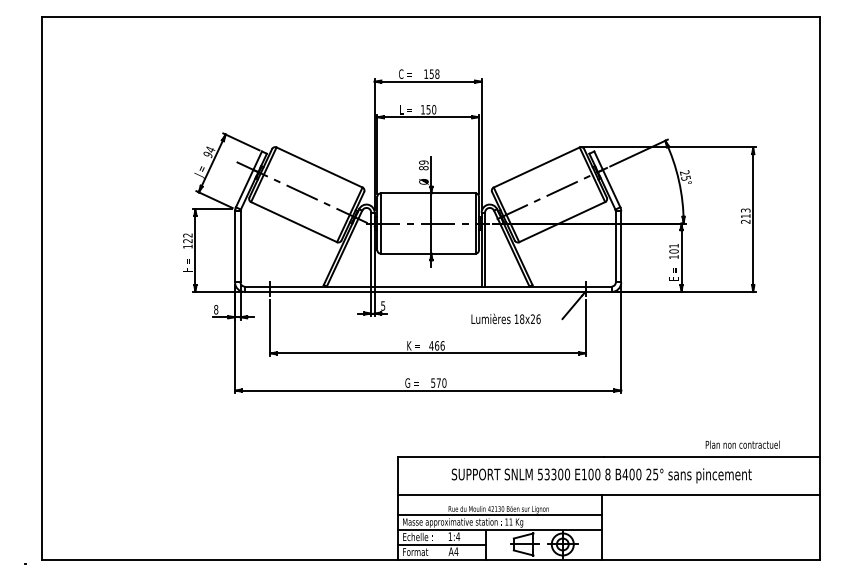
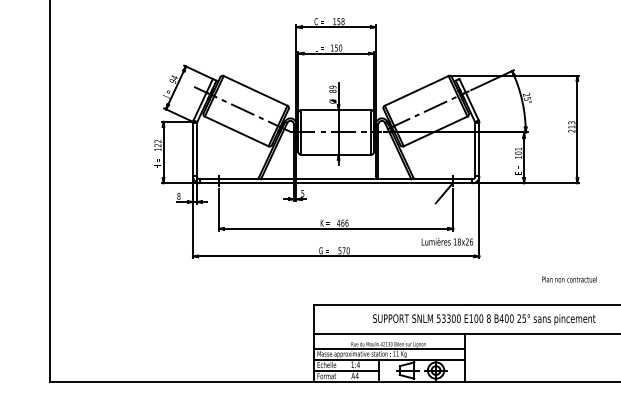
text: (505, 318) -> (446, 241), moved
text: (742, 444) -> (569, 279), moved
text: (601, 475) -> (484, 319), moved

